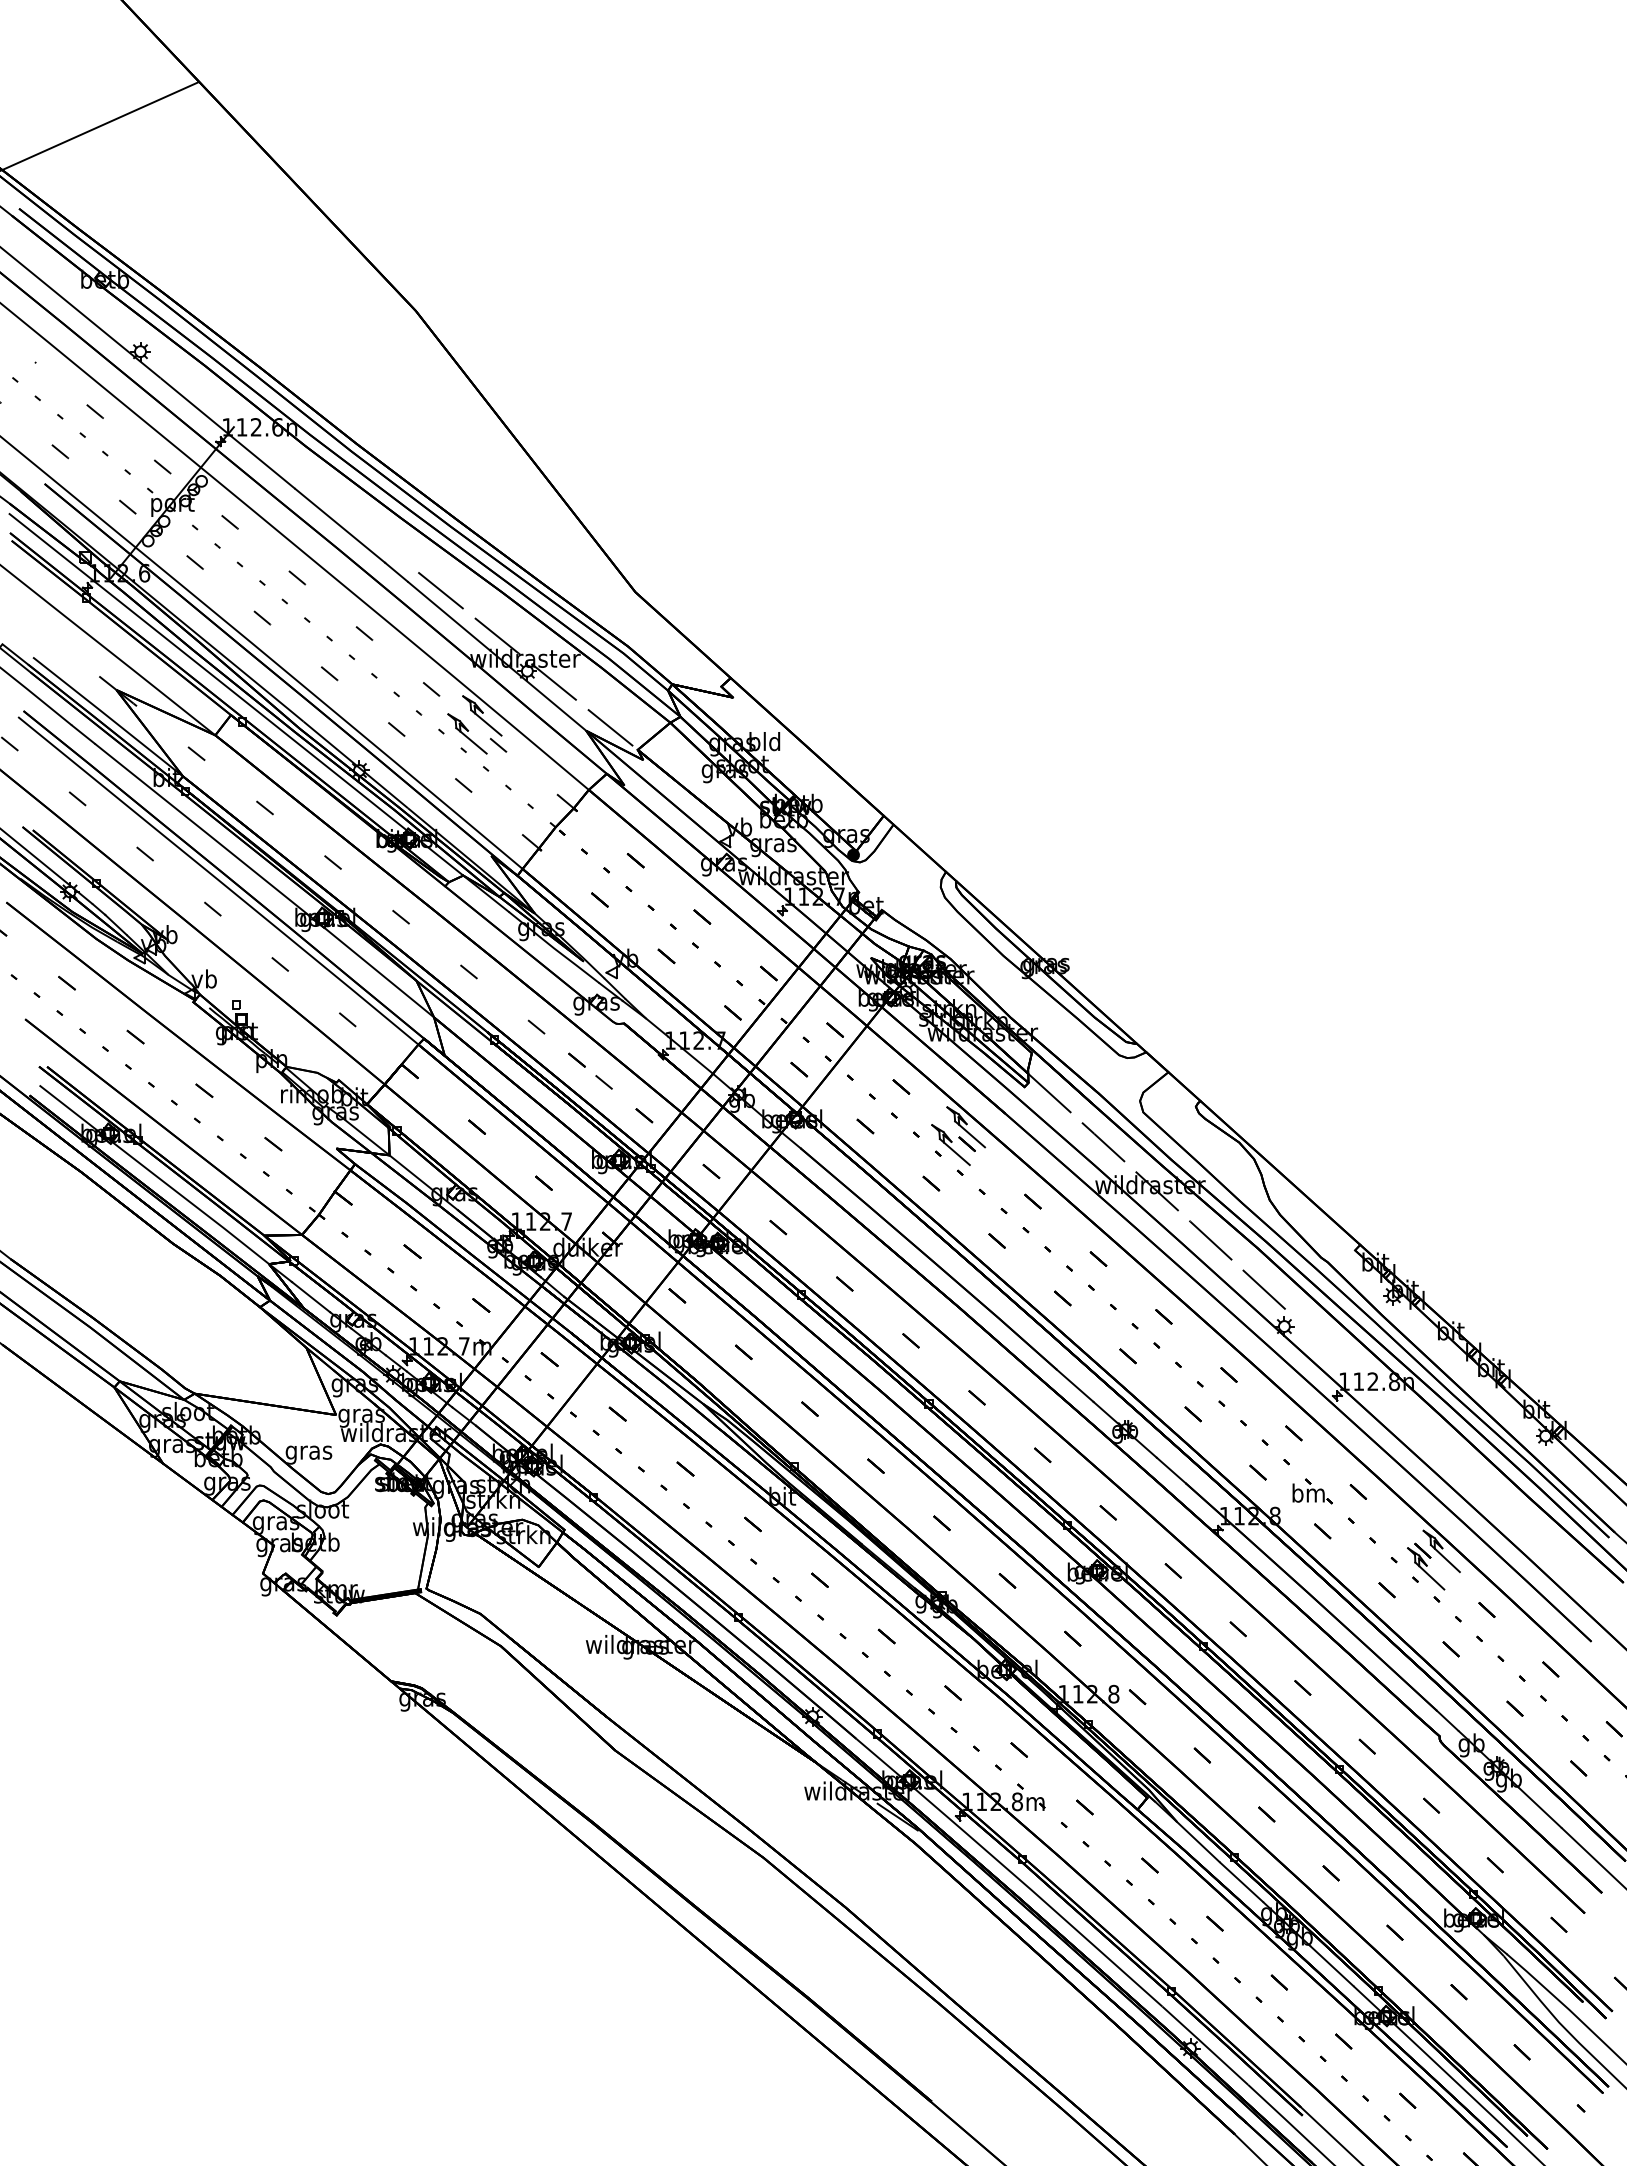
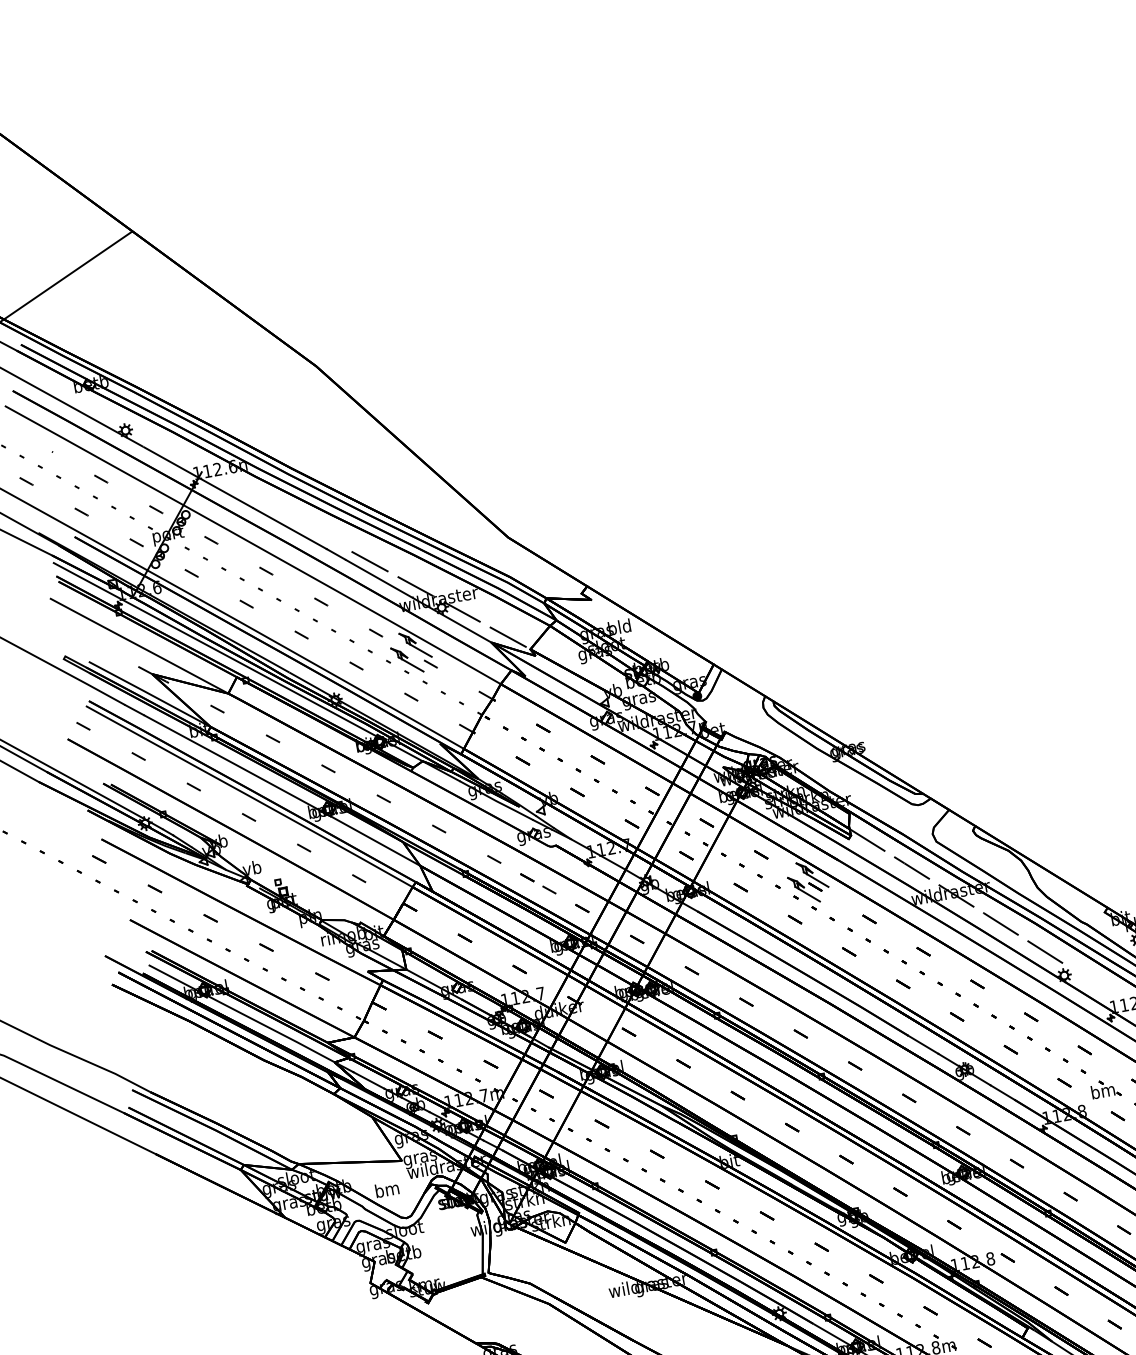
text: (308, 1452) -> (387, 1191), gras -> bm

